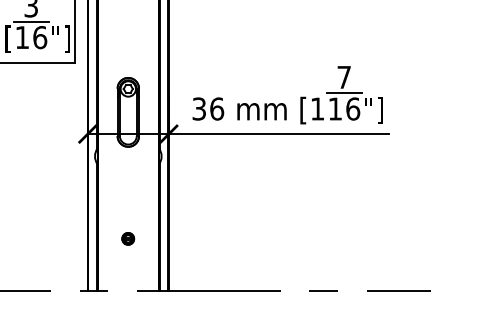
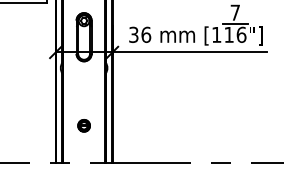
part: (127, 238) -> (83, 125), size x1.43

